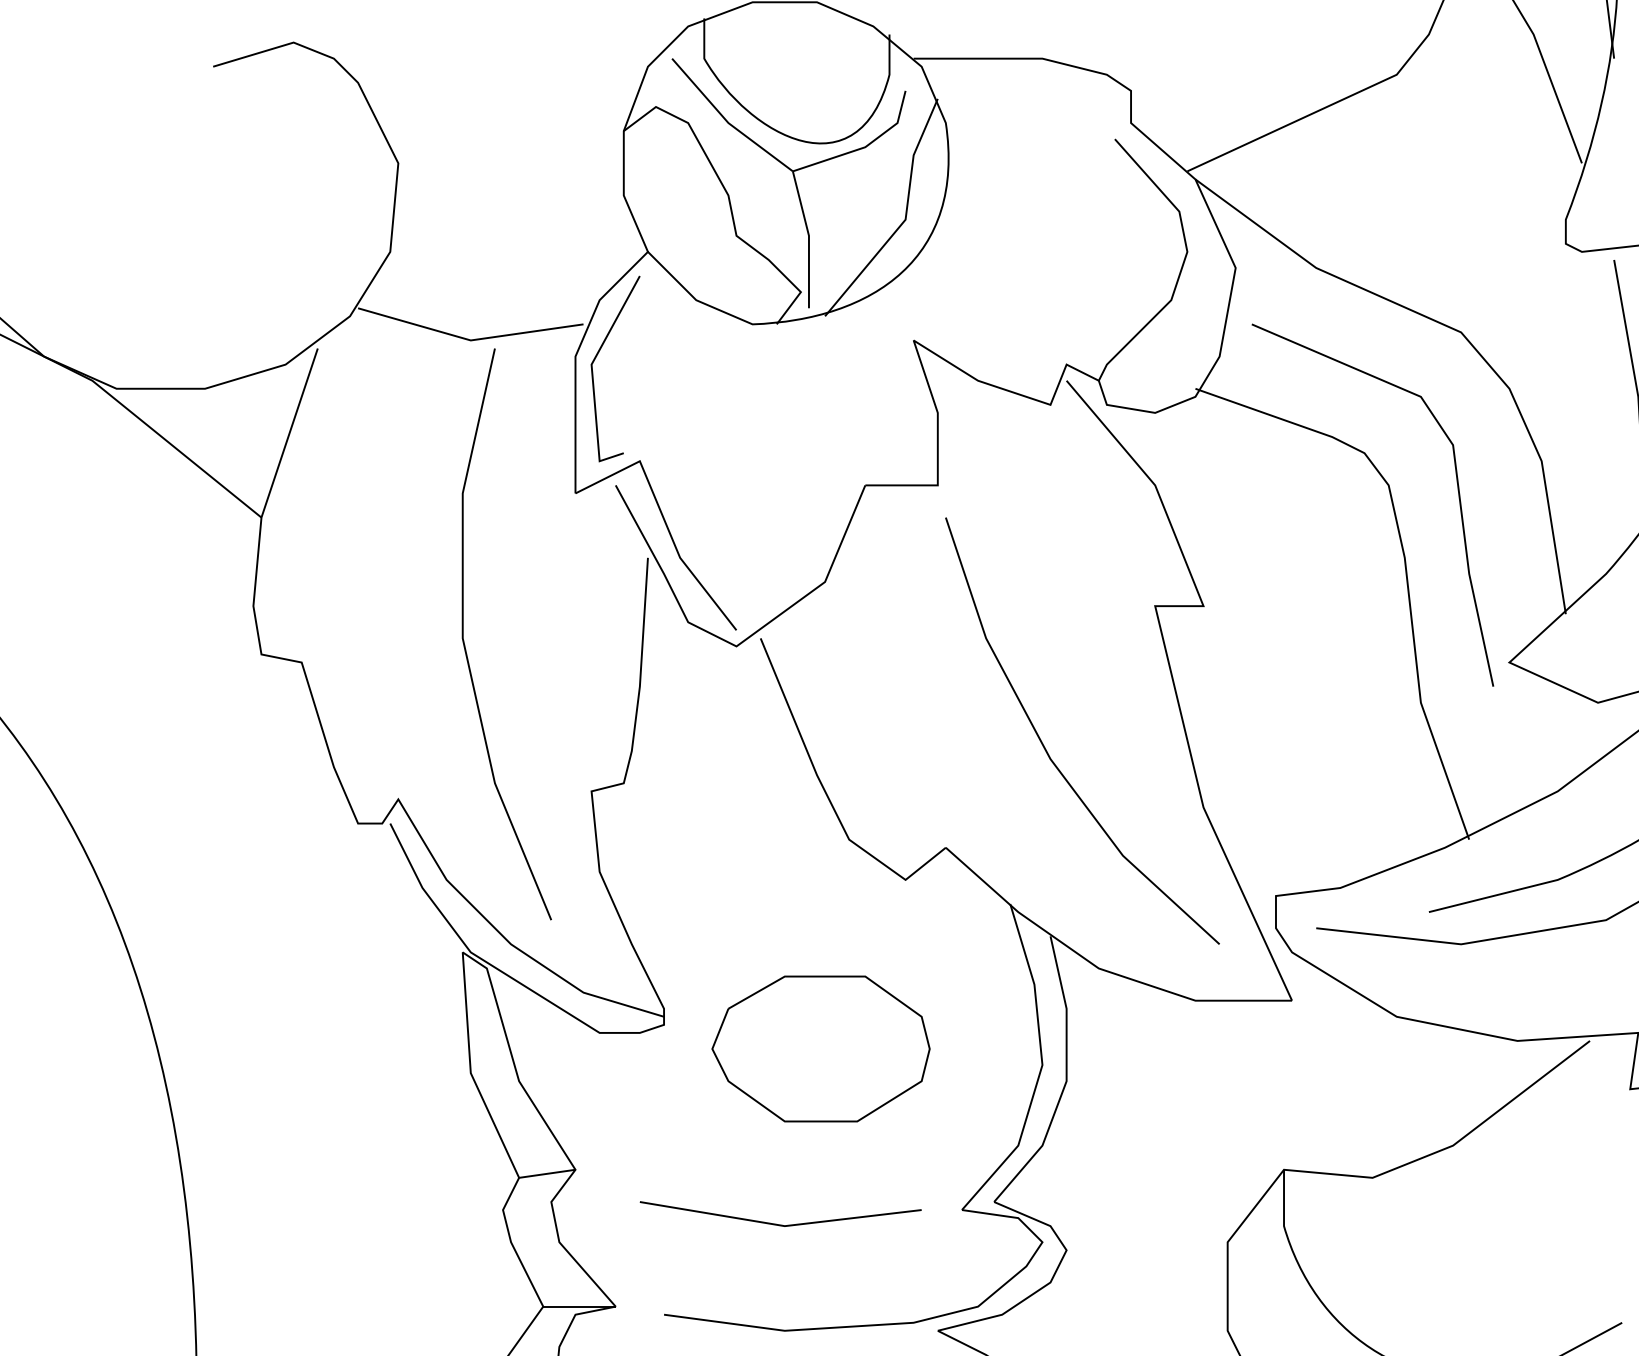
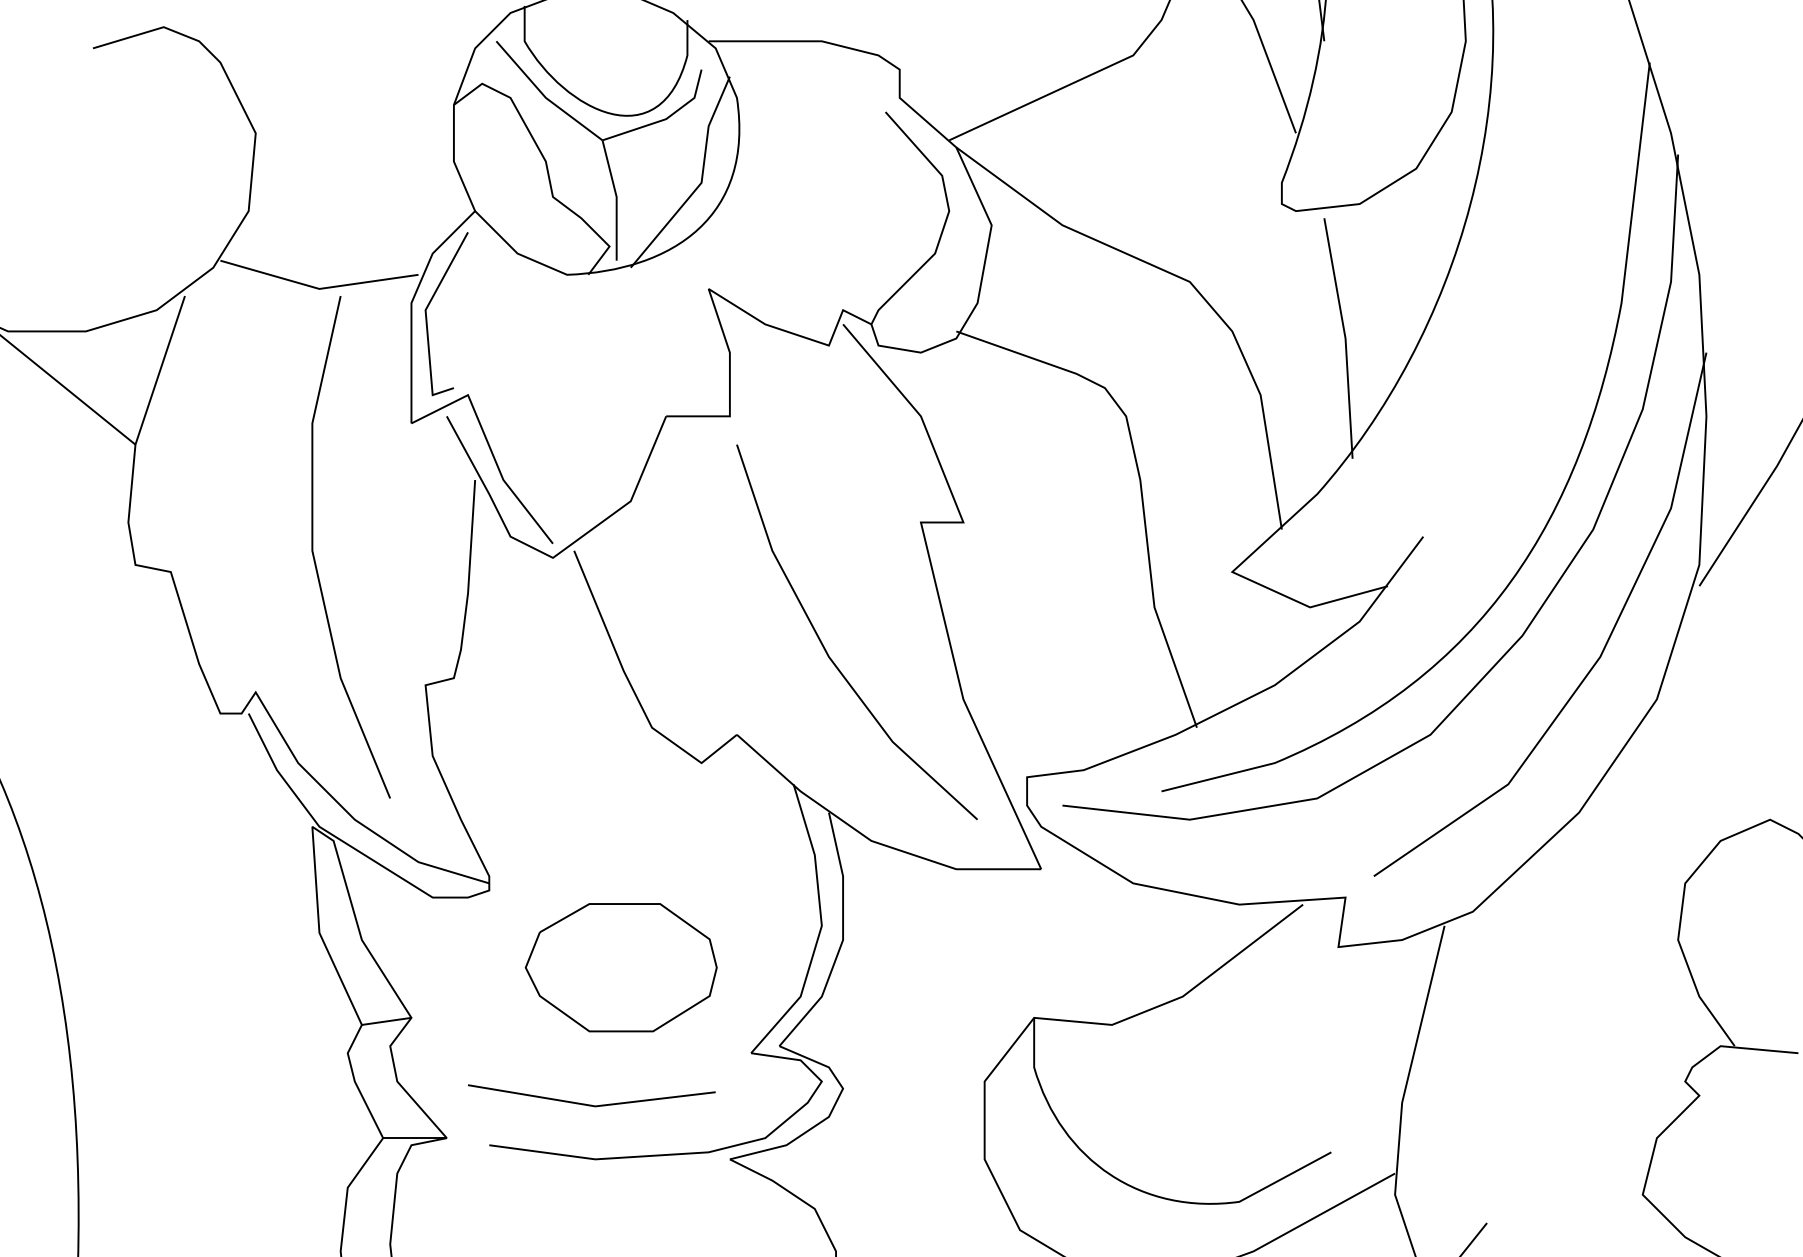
curve: (1457, 490) -> (1186, 420), removed
part: (820, 1048) -> (620, 967), moved
curve: (780, 1223) -> (591, 1104), moved

